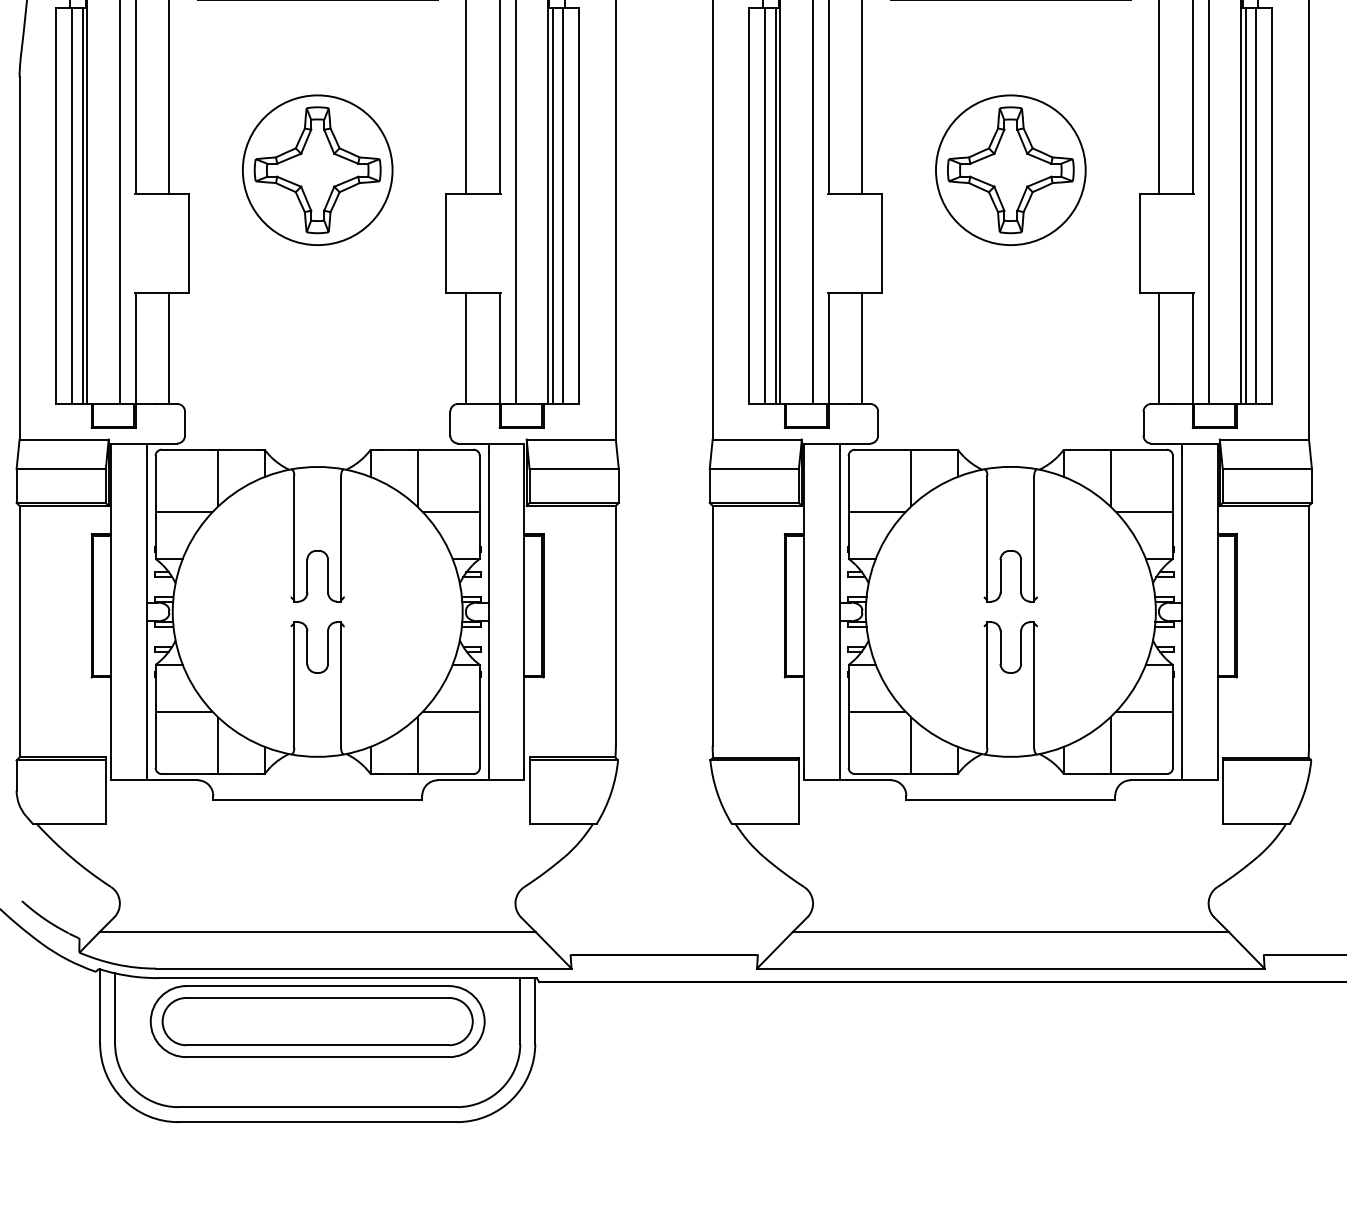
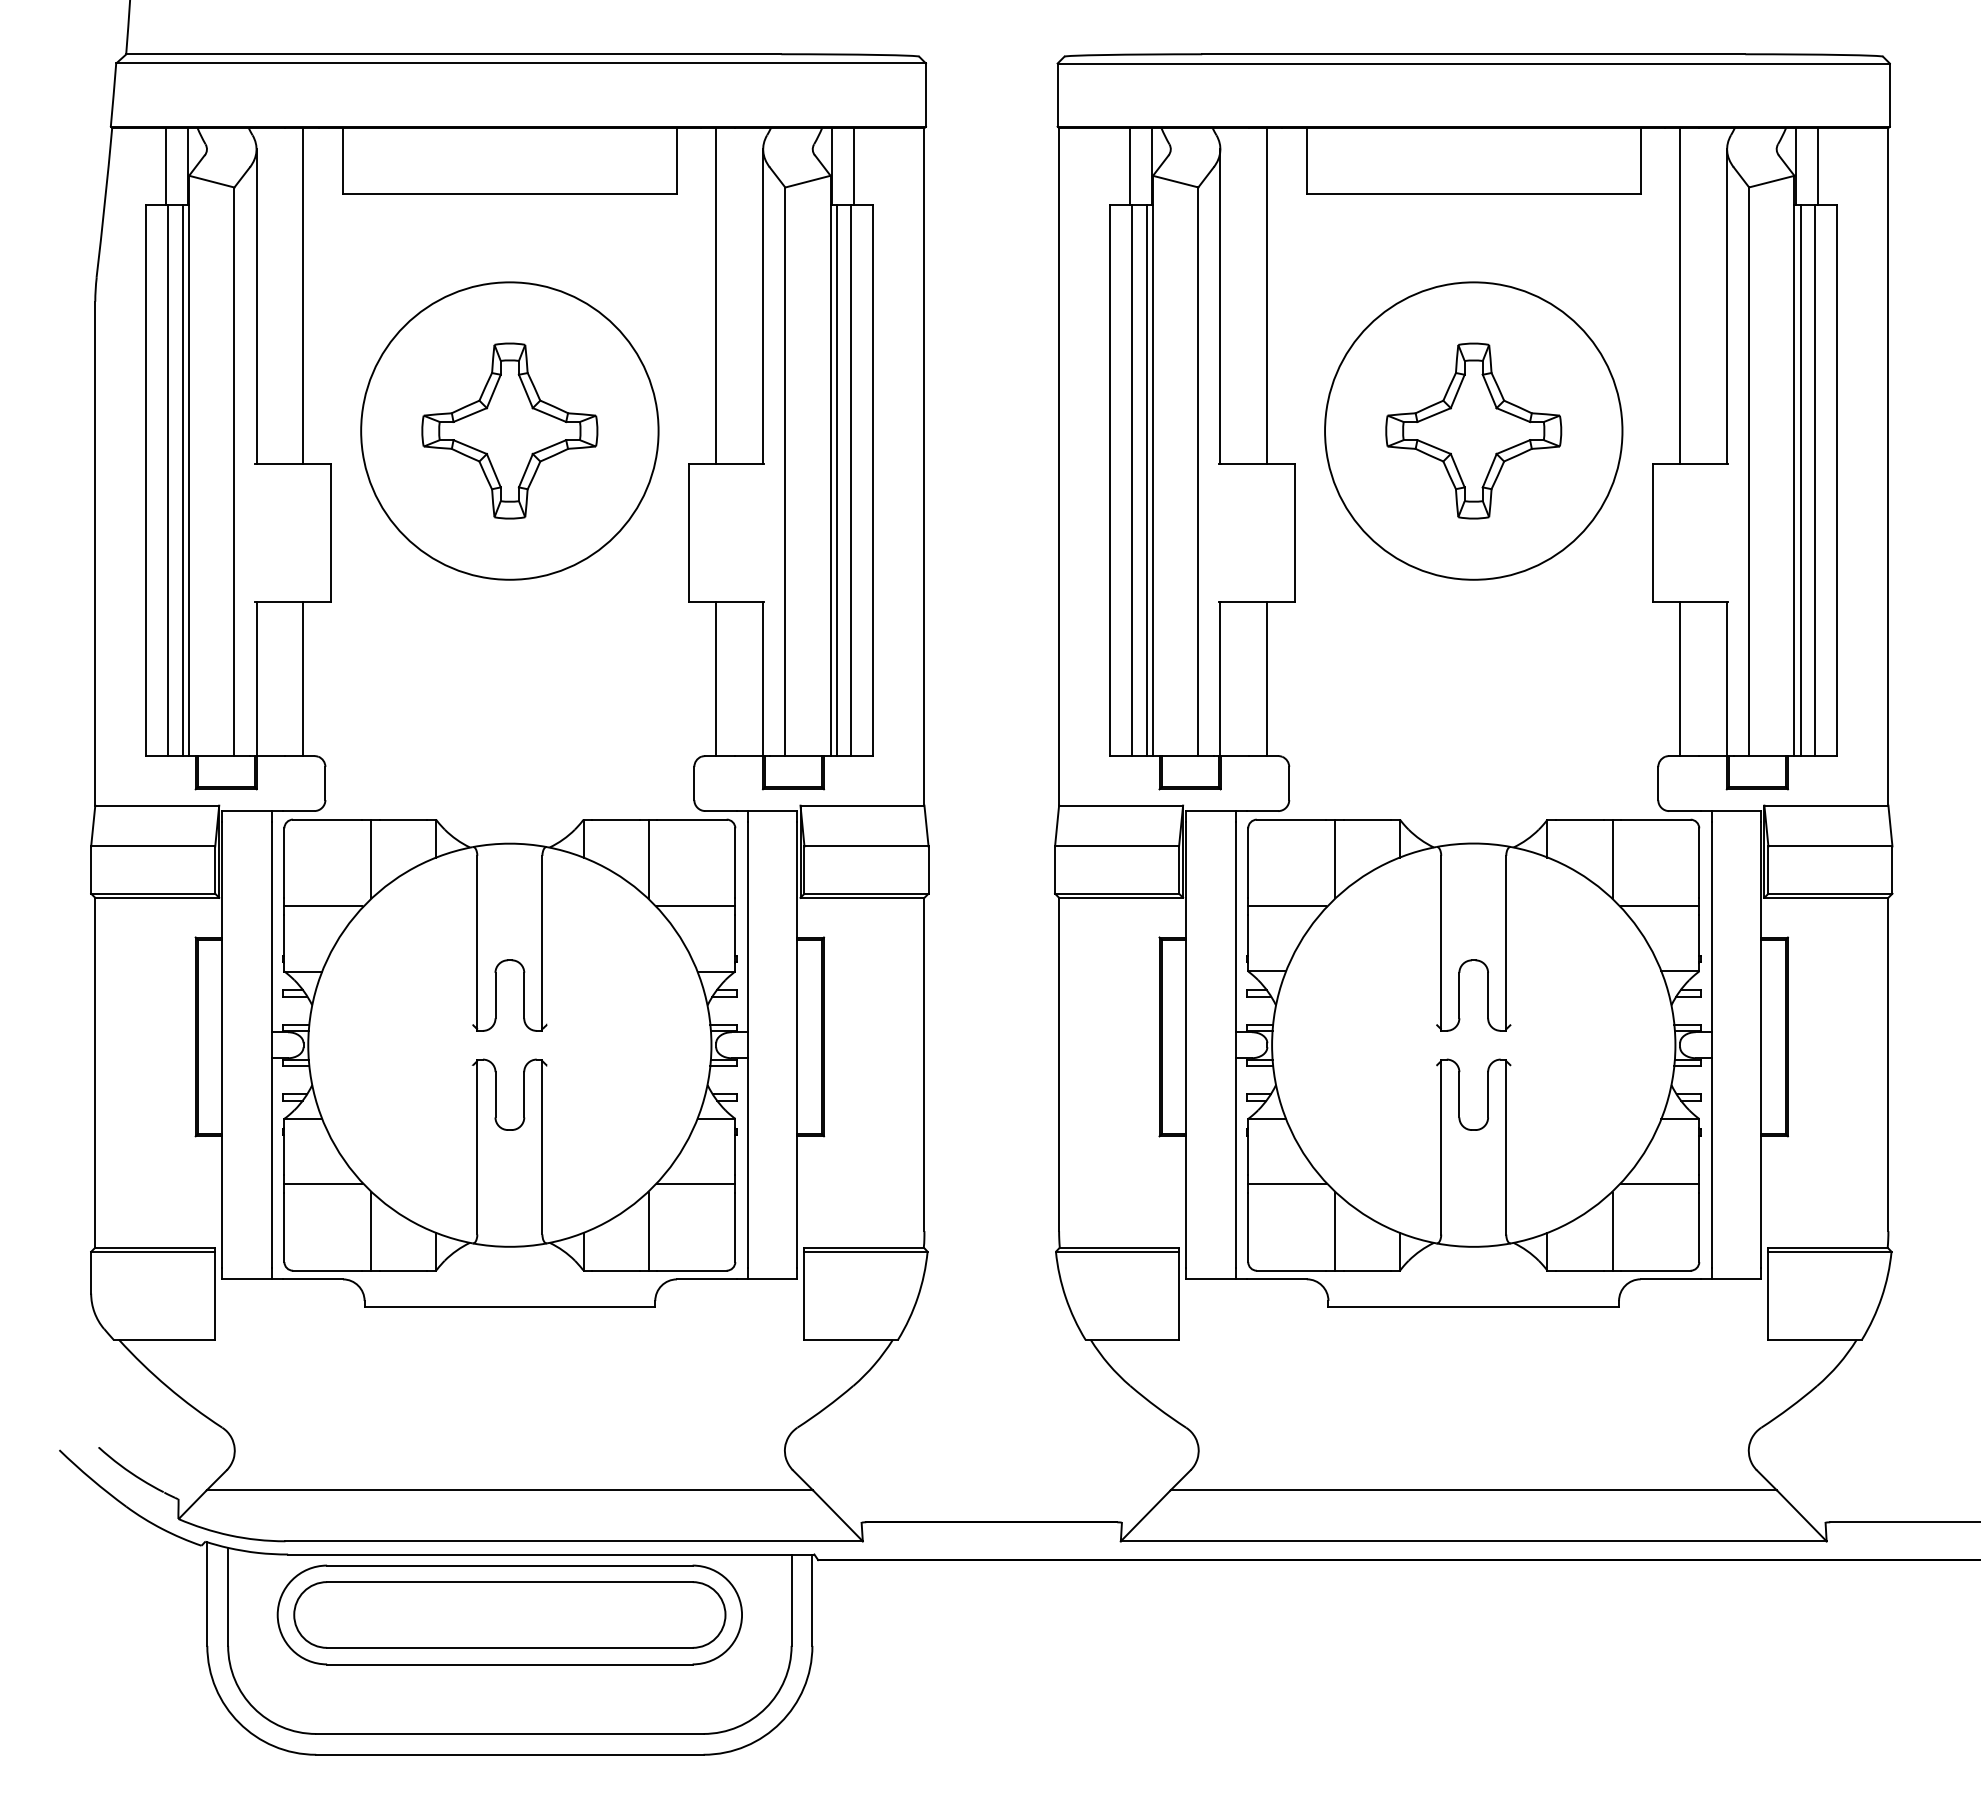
circle: (317, 169) -> (509, 430), size x1.43
circle: (1010, 169) -> (1473, 430), size x1.43

